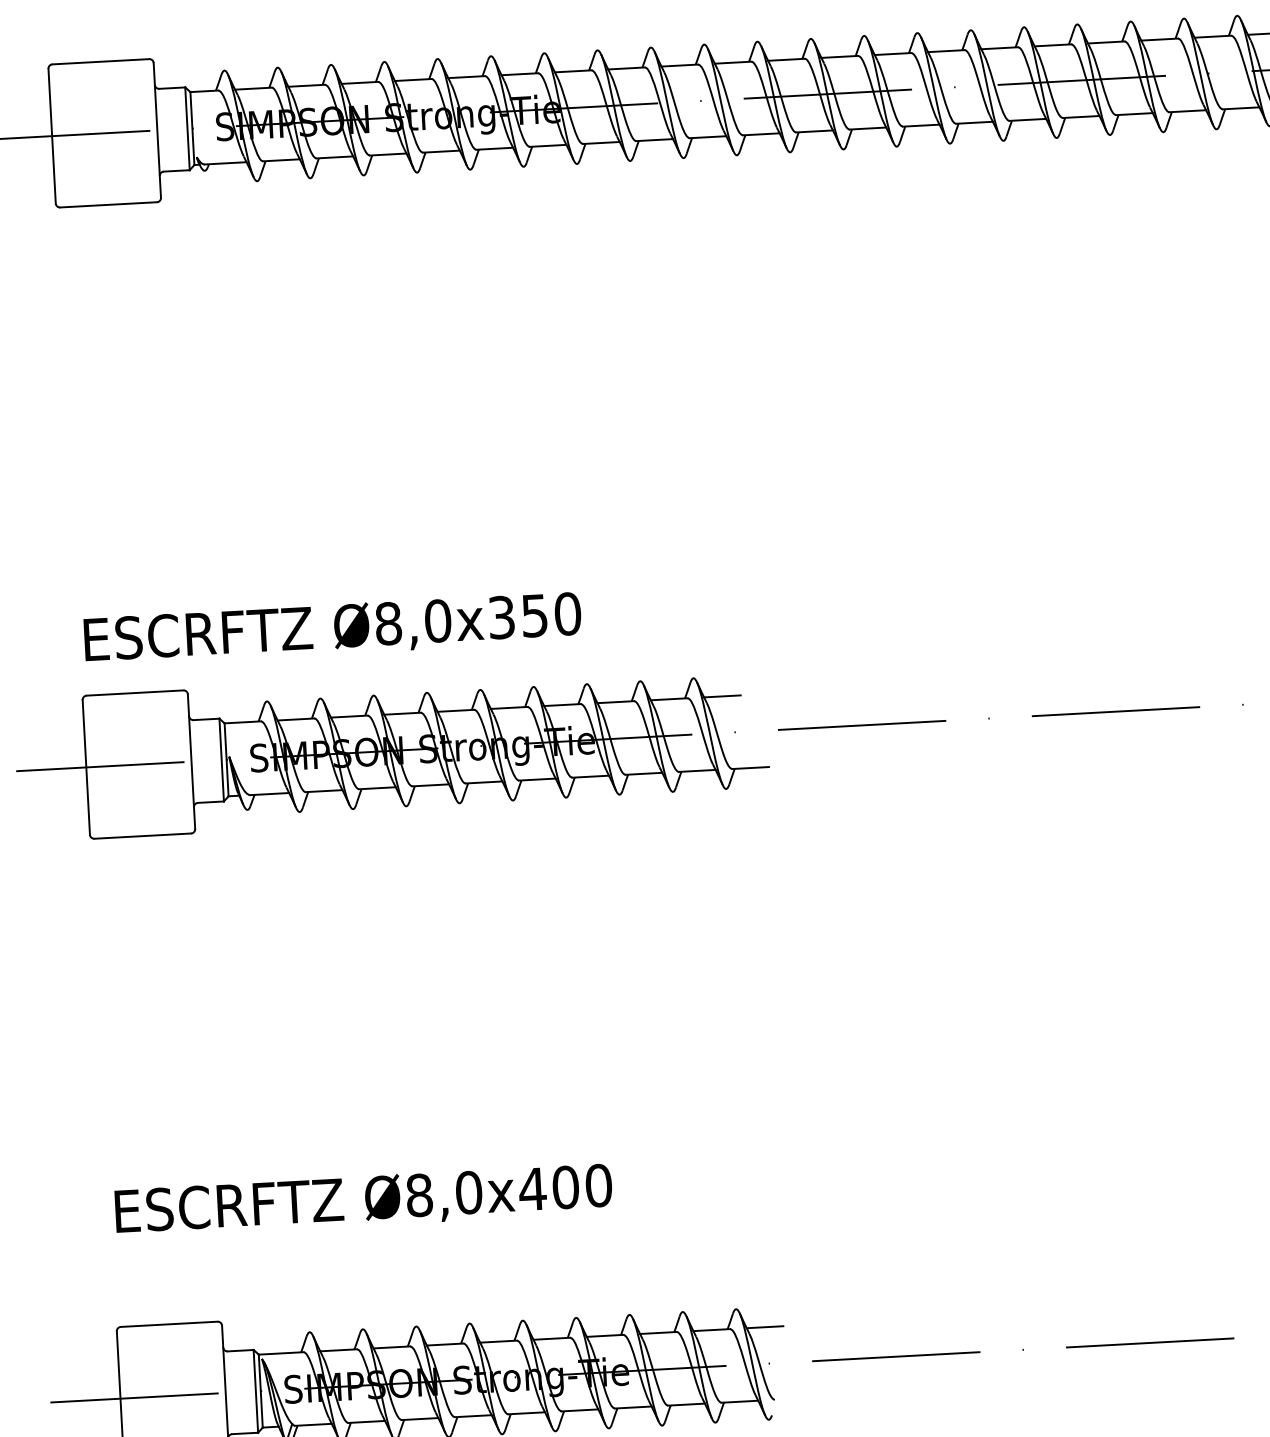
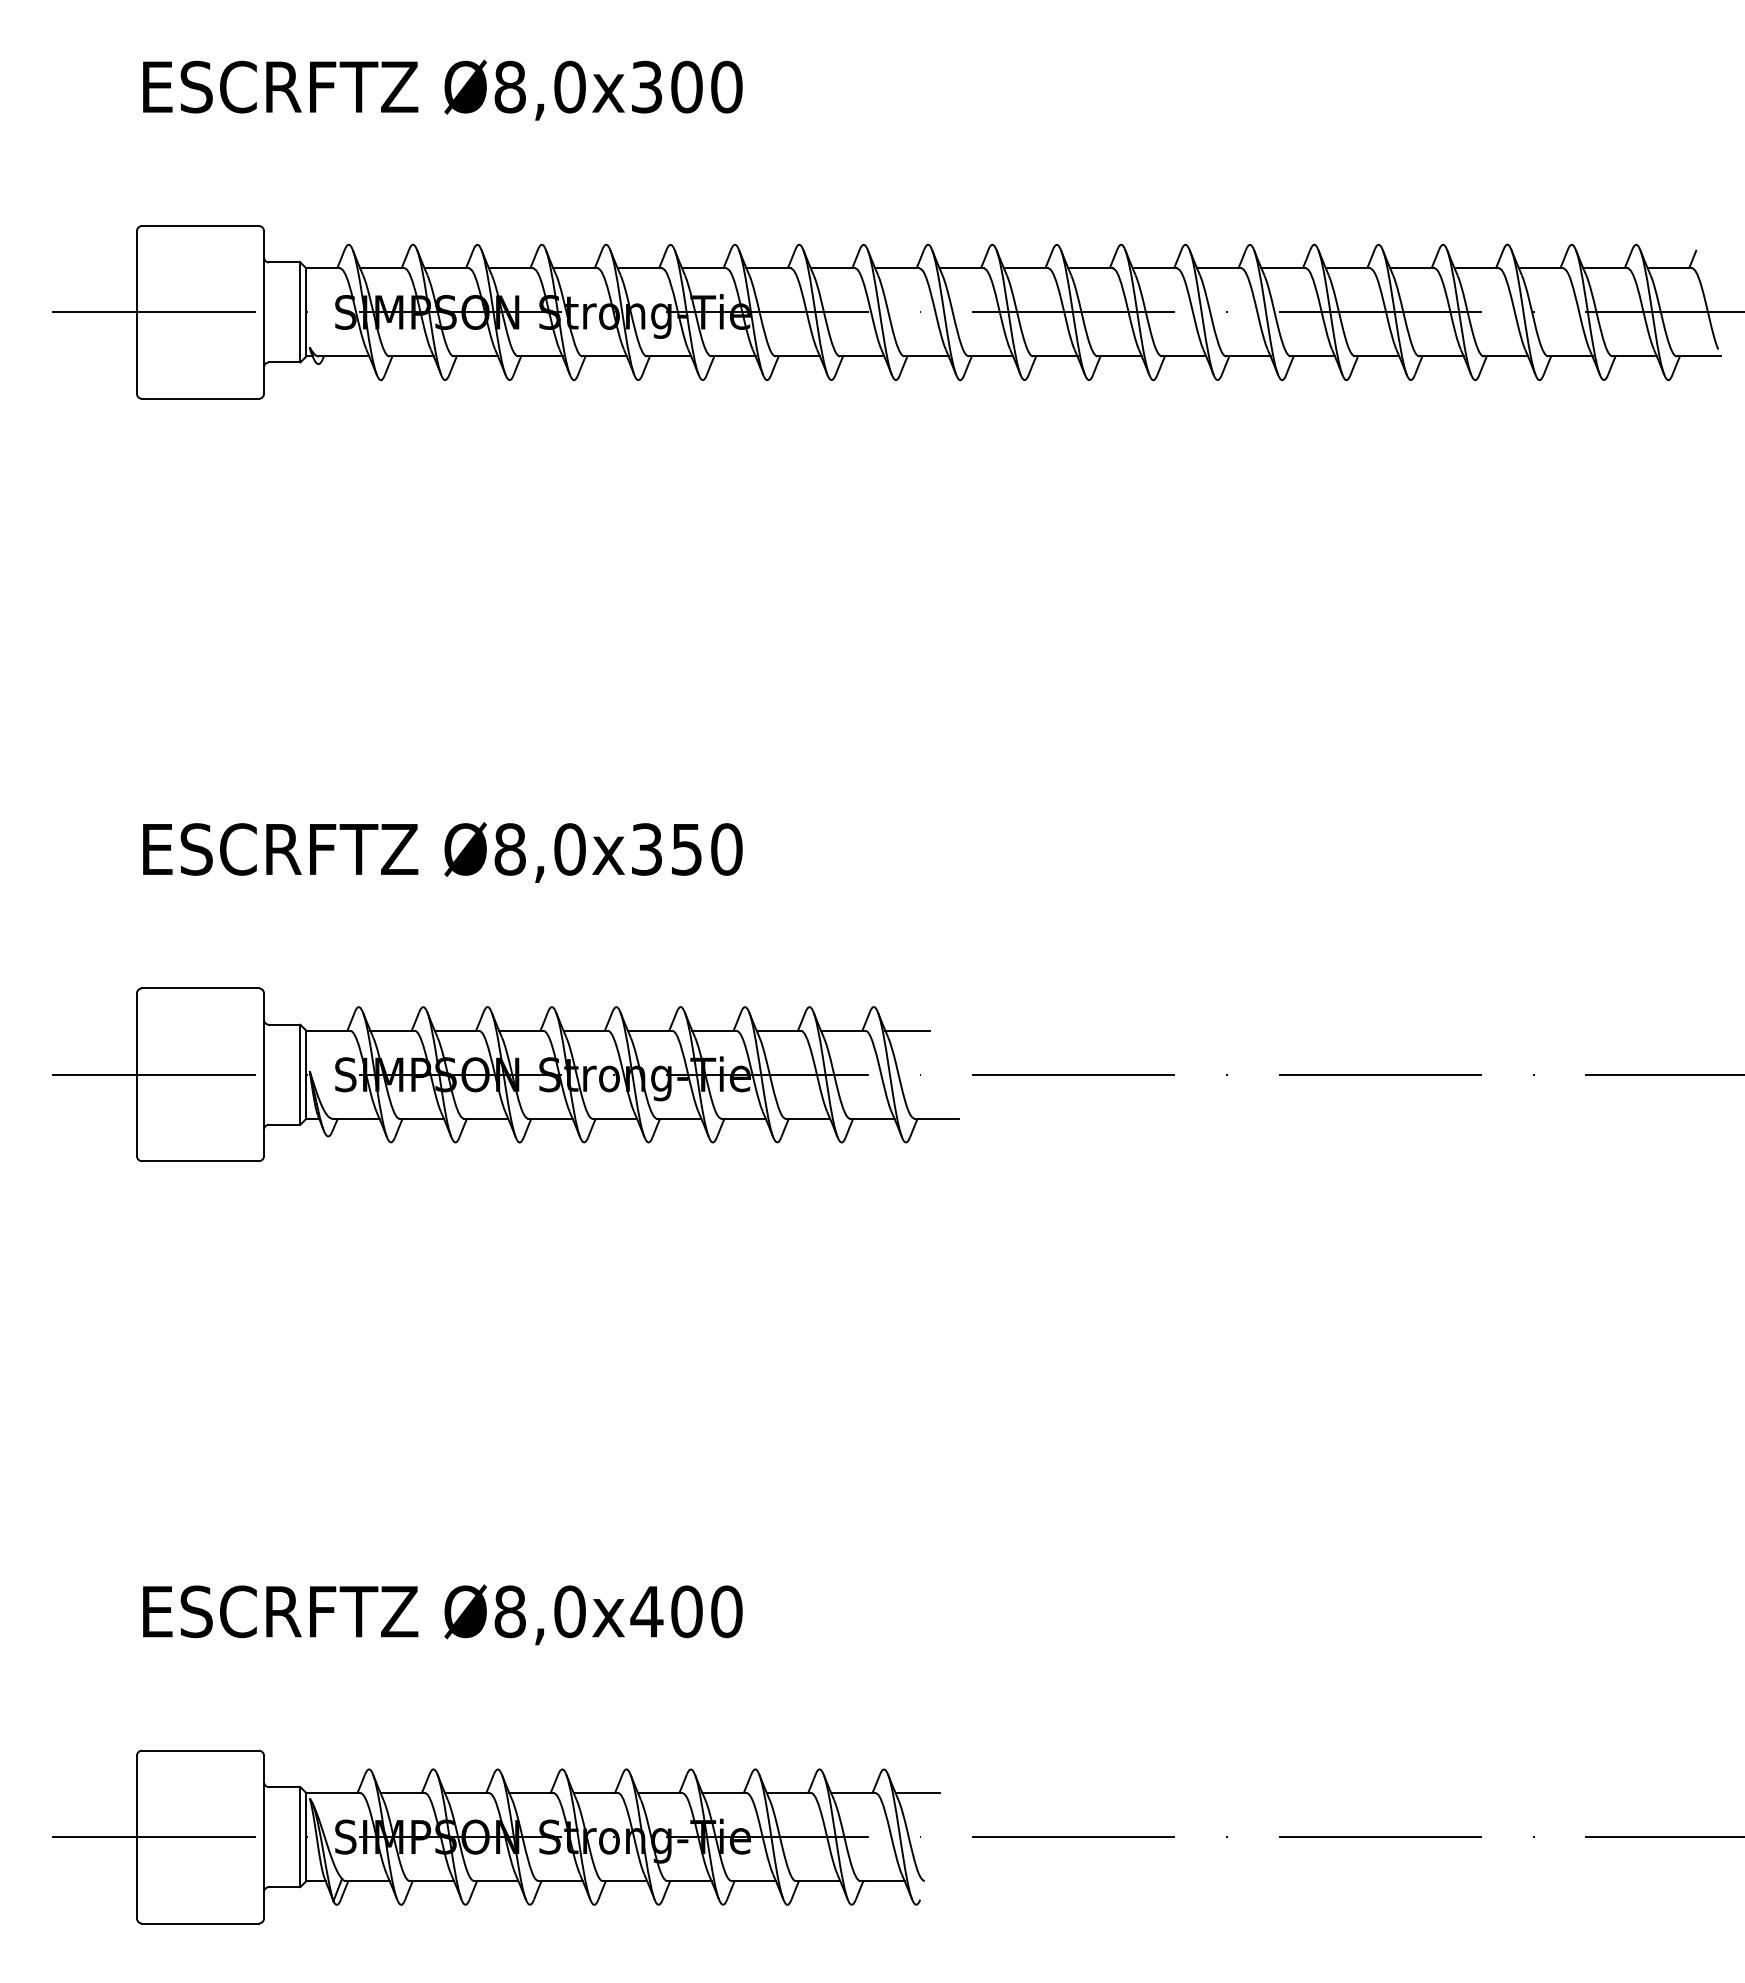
text: (332, 629) -> (442, 852), moved

